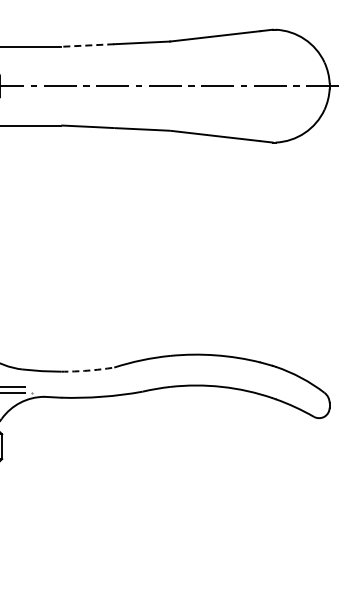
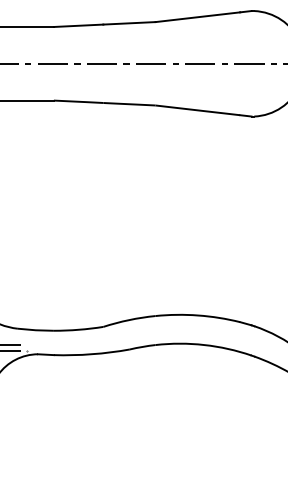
line: (87, 45) -> (78, 25), dashed -> solid
arc: (87, 370) -> (78, 329), dashed -> solid

